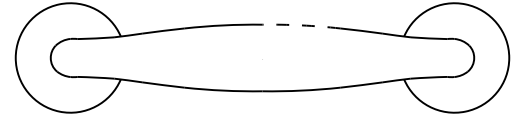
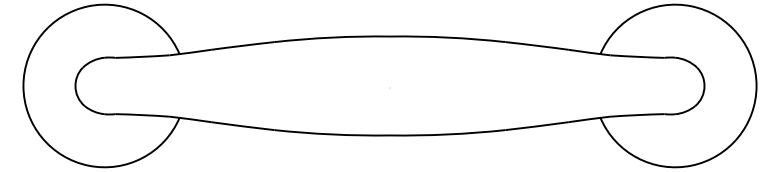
arc: (301, 25) -> (447, 37), dashed -> solid

